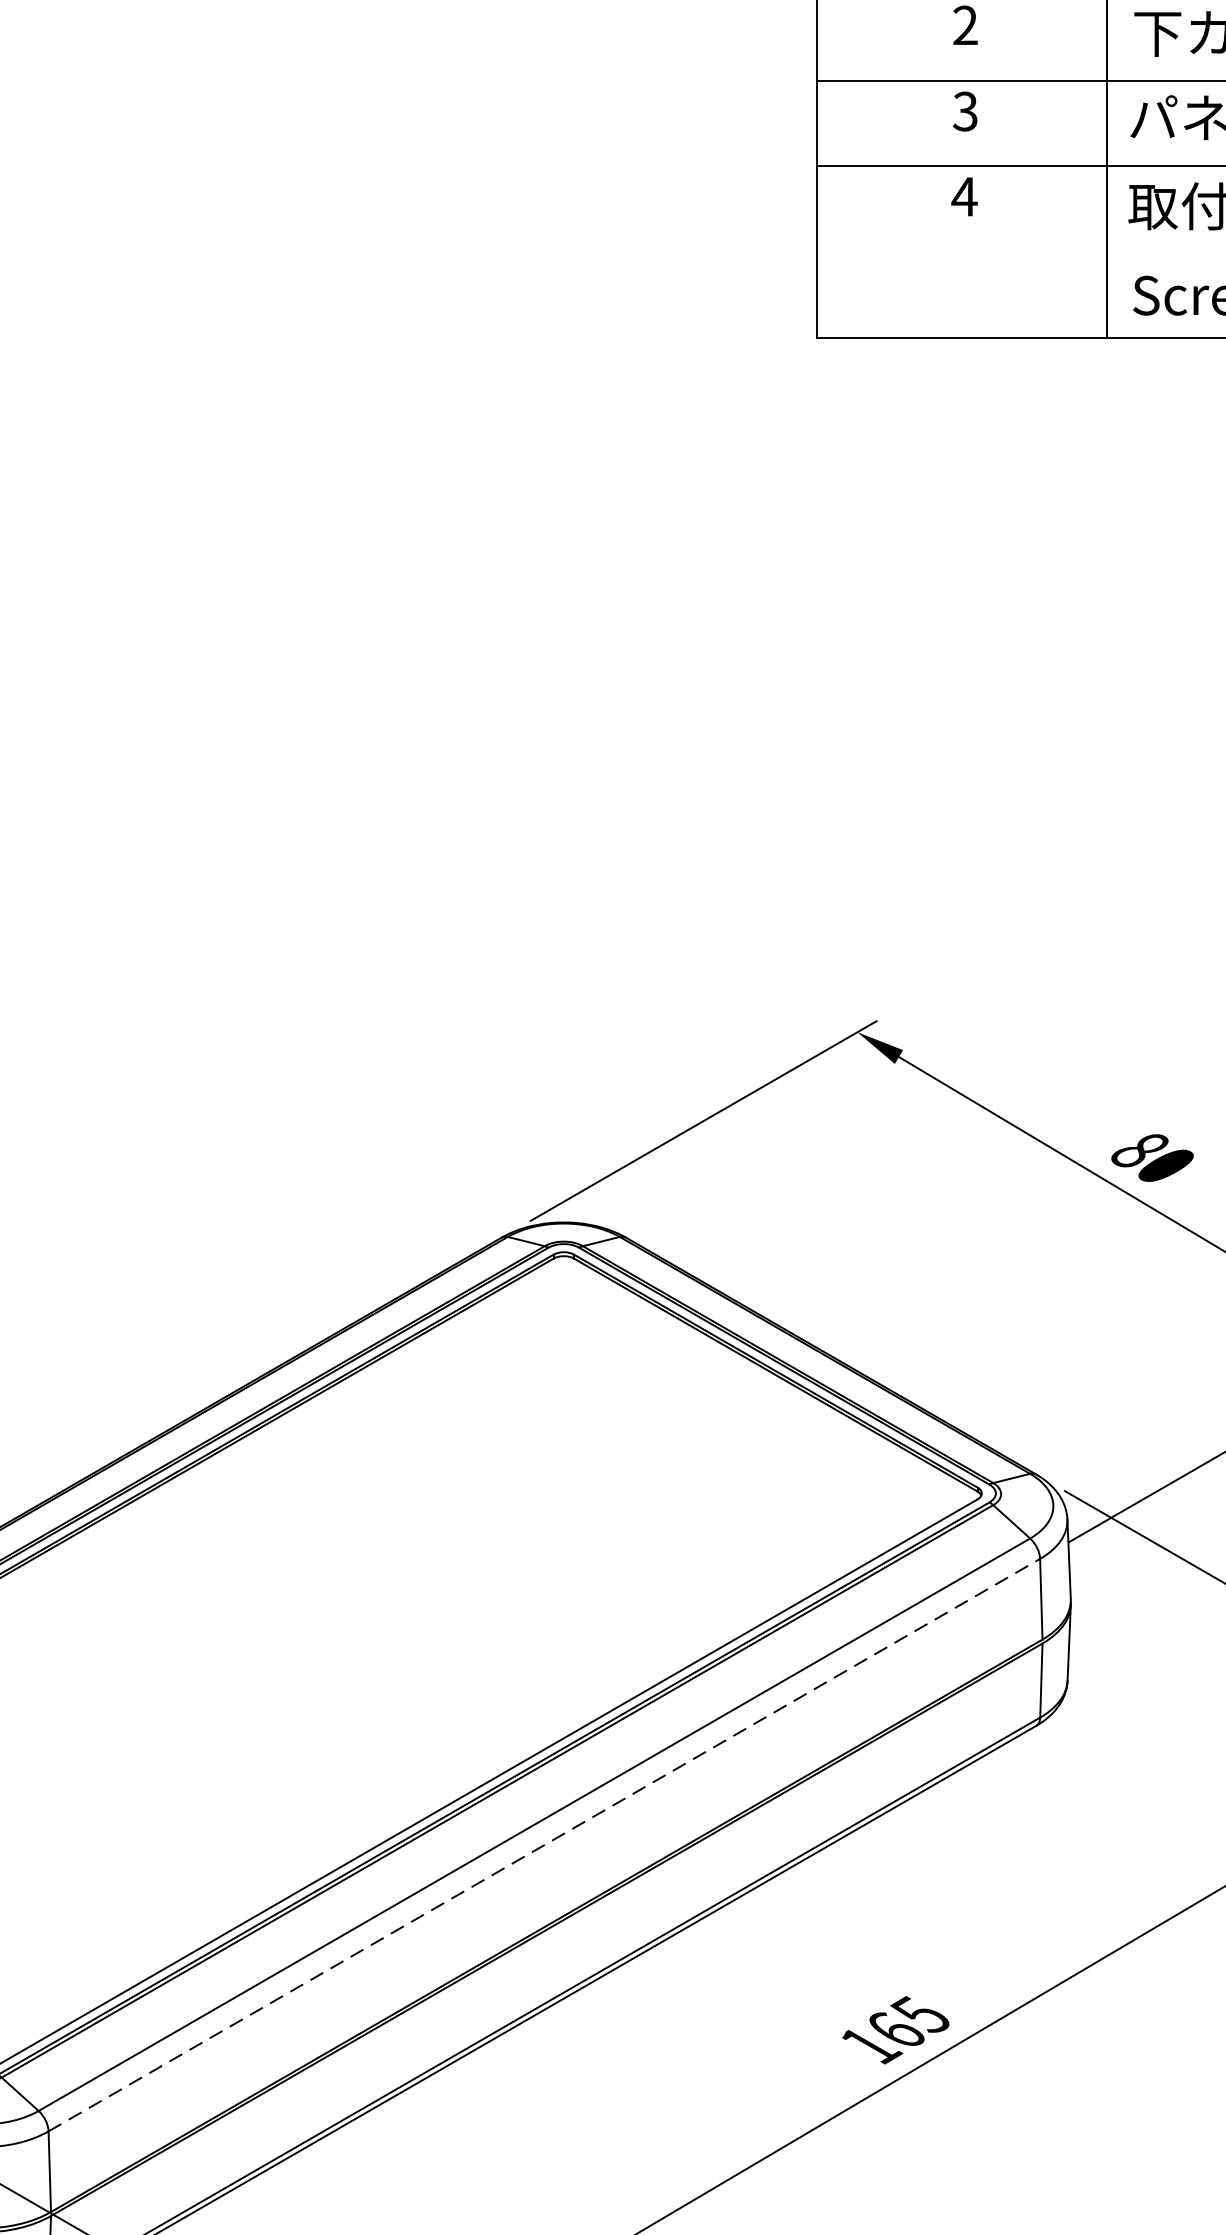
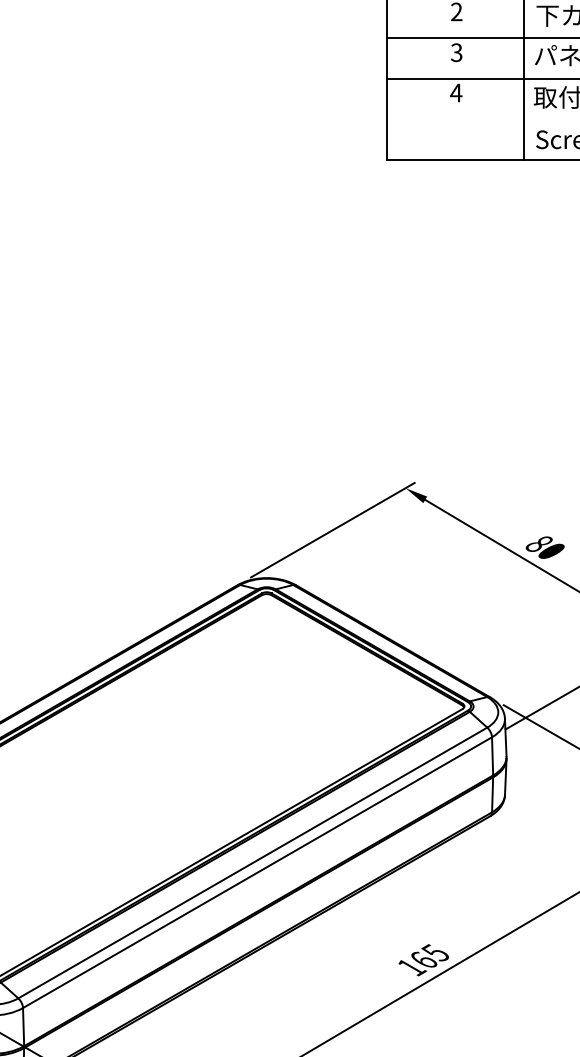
line: (544, 1844) -> (257, 872), dashed -> solid

